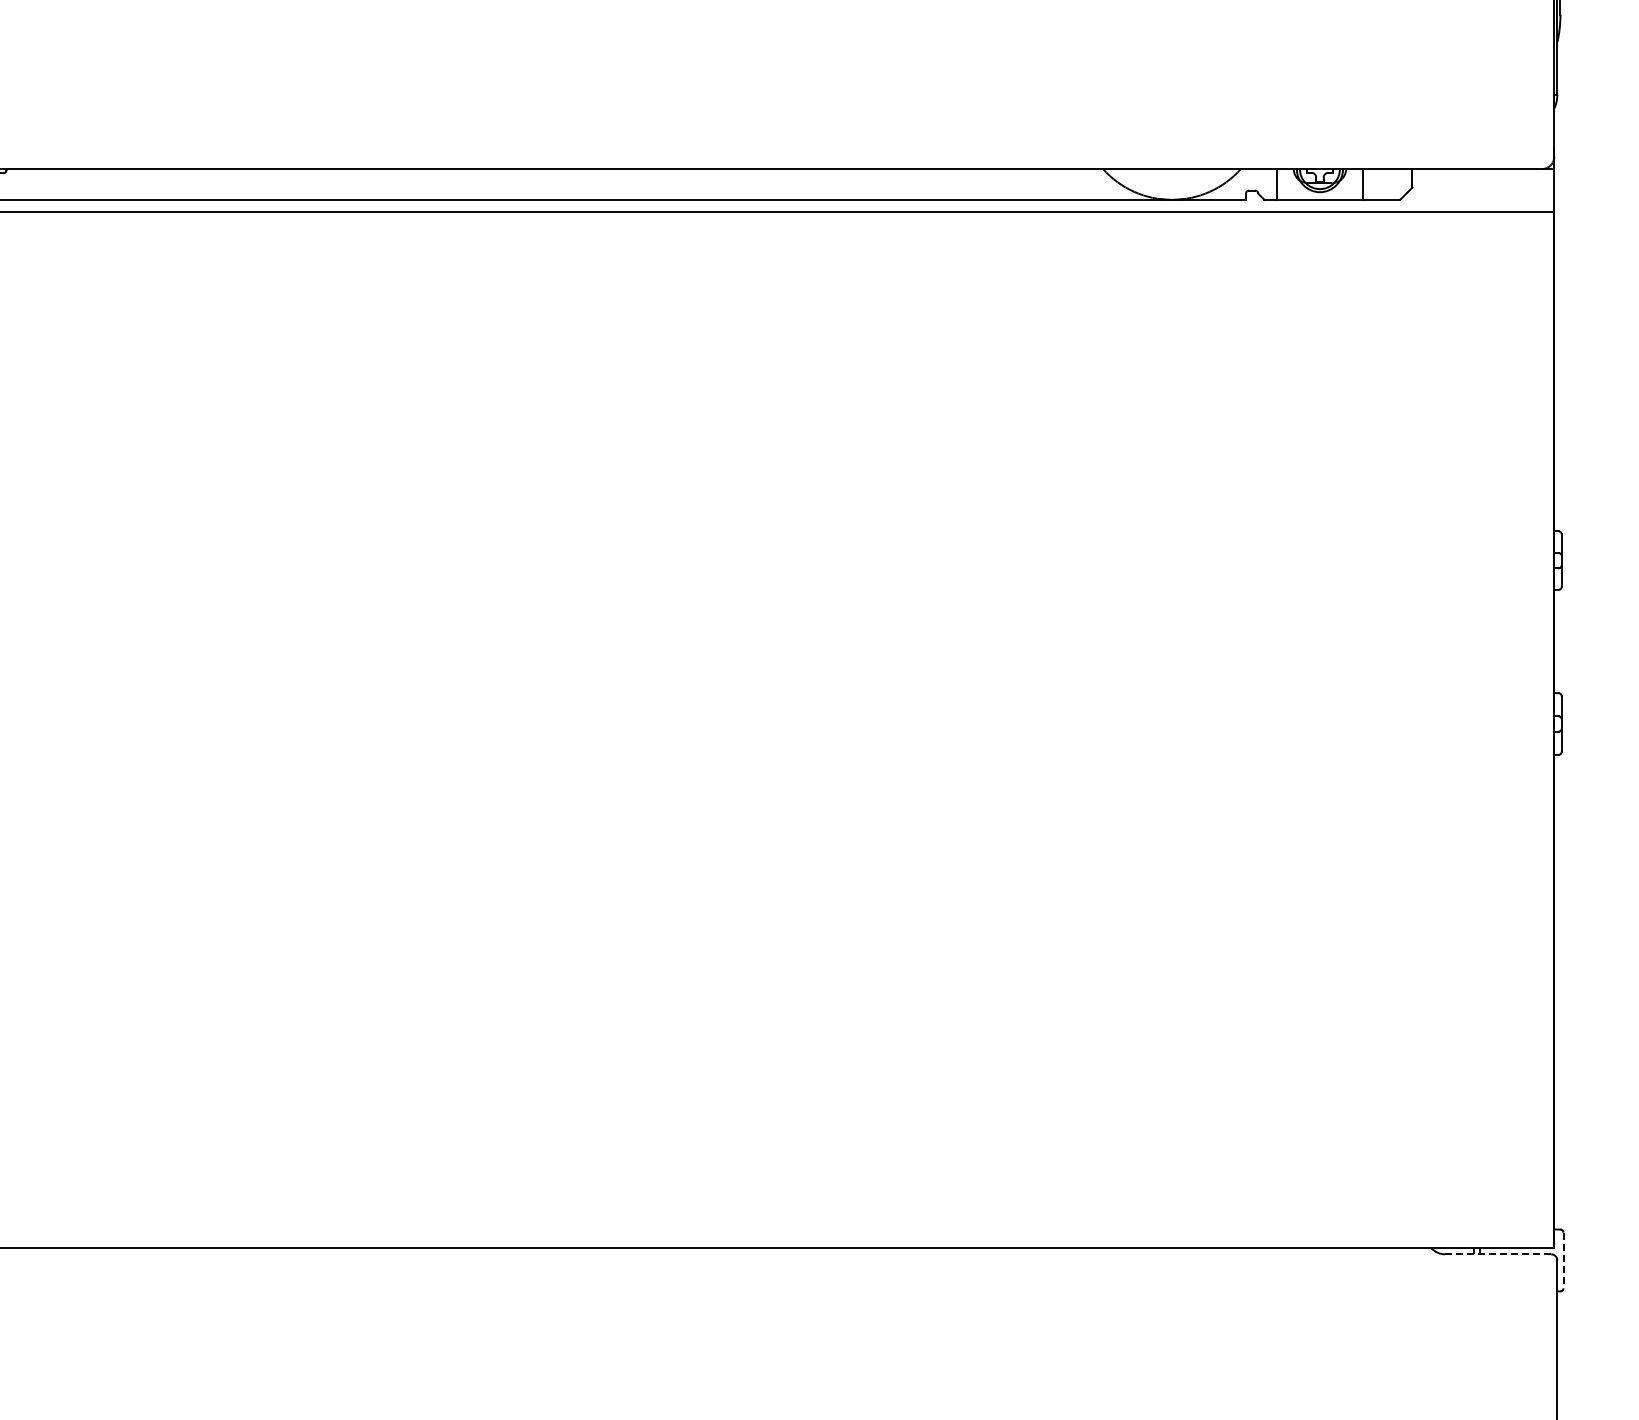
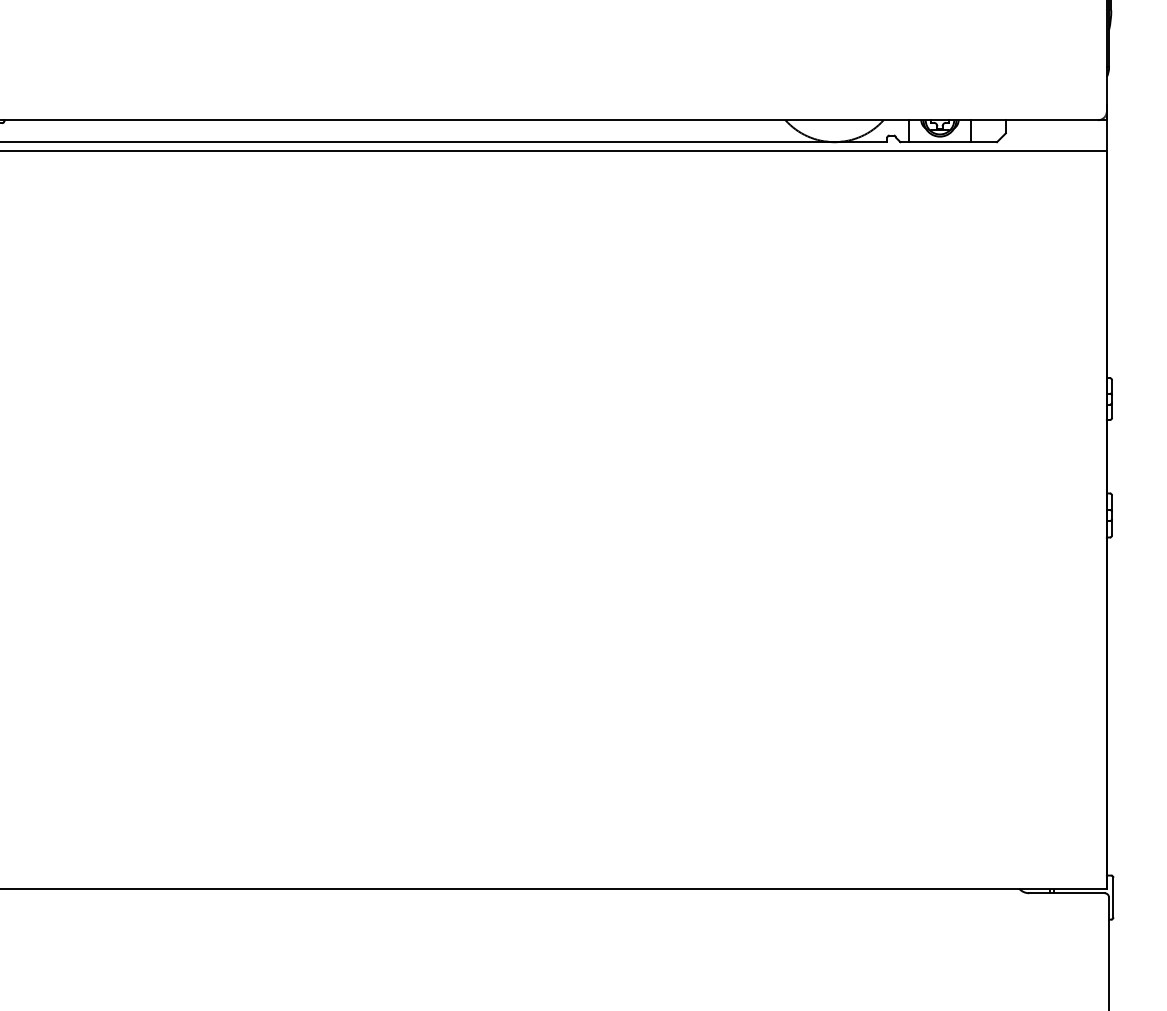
line: (1498, 1254) -> (1067, 893), dashed -> solid
line: (1563, 1260) -> (1113, 897), dashed -> solid

